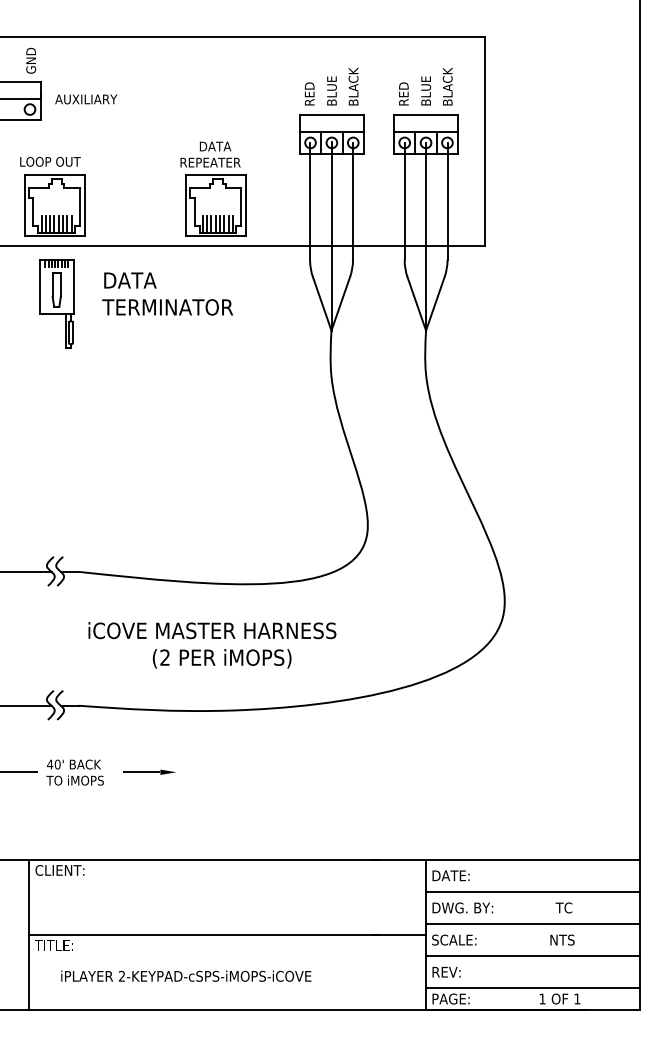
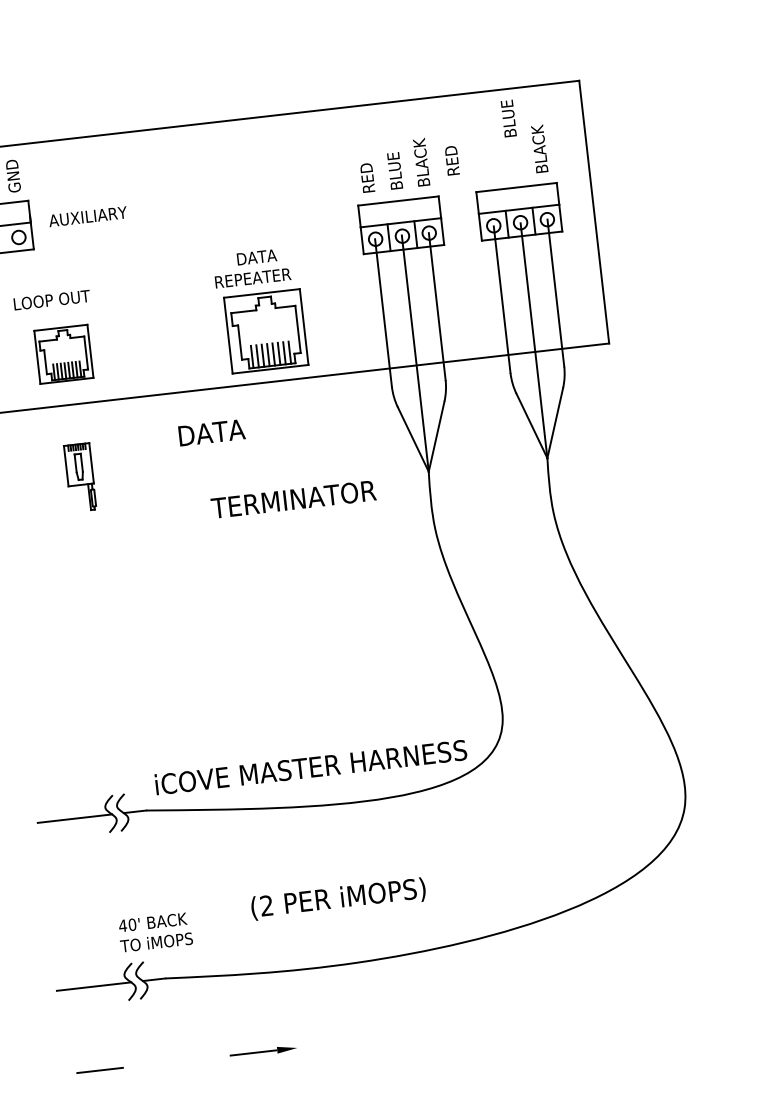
text: (426, 90) -> (509, 117), moved
text: (403, 93) -> (451, 160), moved
part: (54, 205) -> (63, 354), size x0.7
text: (130, 280) -> (212, 432), moved
part: (56, 303) -> (79, 476), size x0.6
text: (167, 307) -> (293, 499), moved
text: (212, 630) -> (311, 767), moved
text: (74, 772) -> (154, 932), moved

